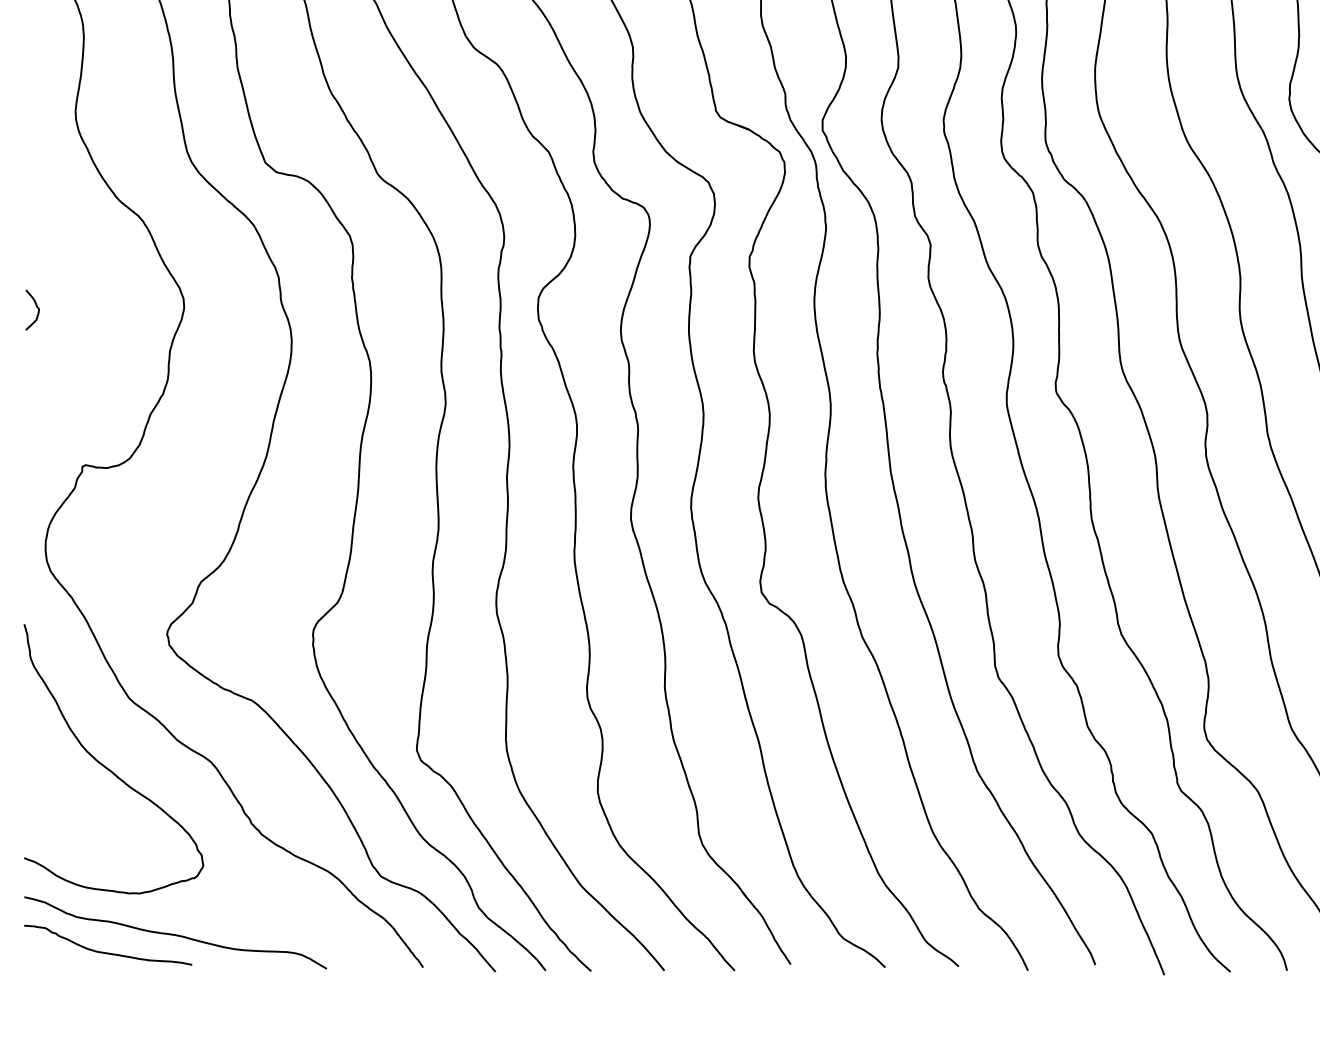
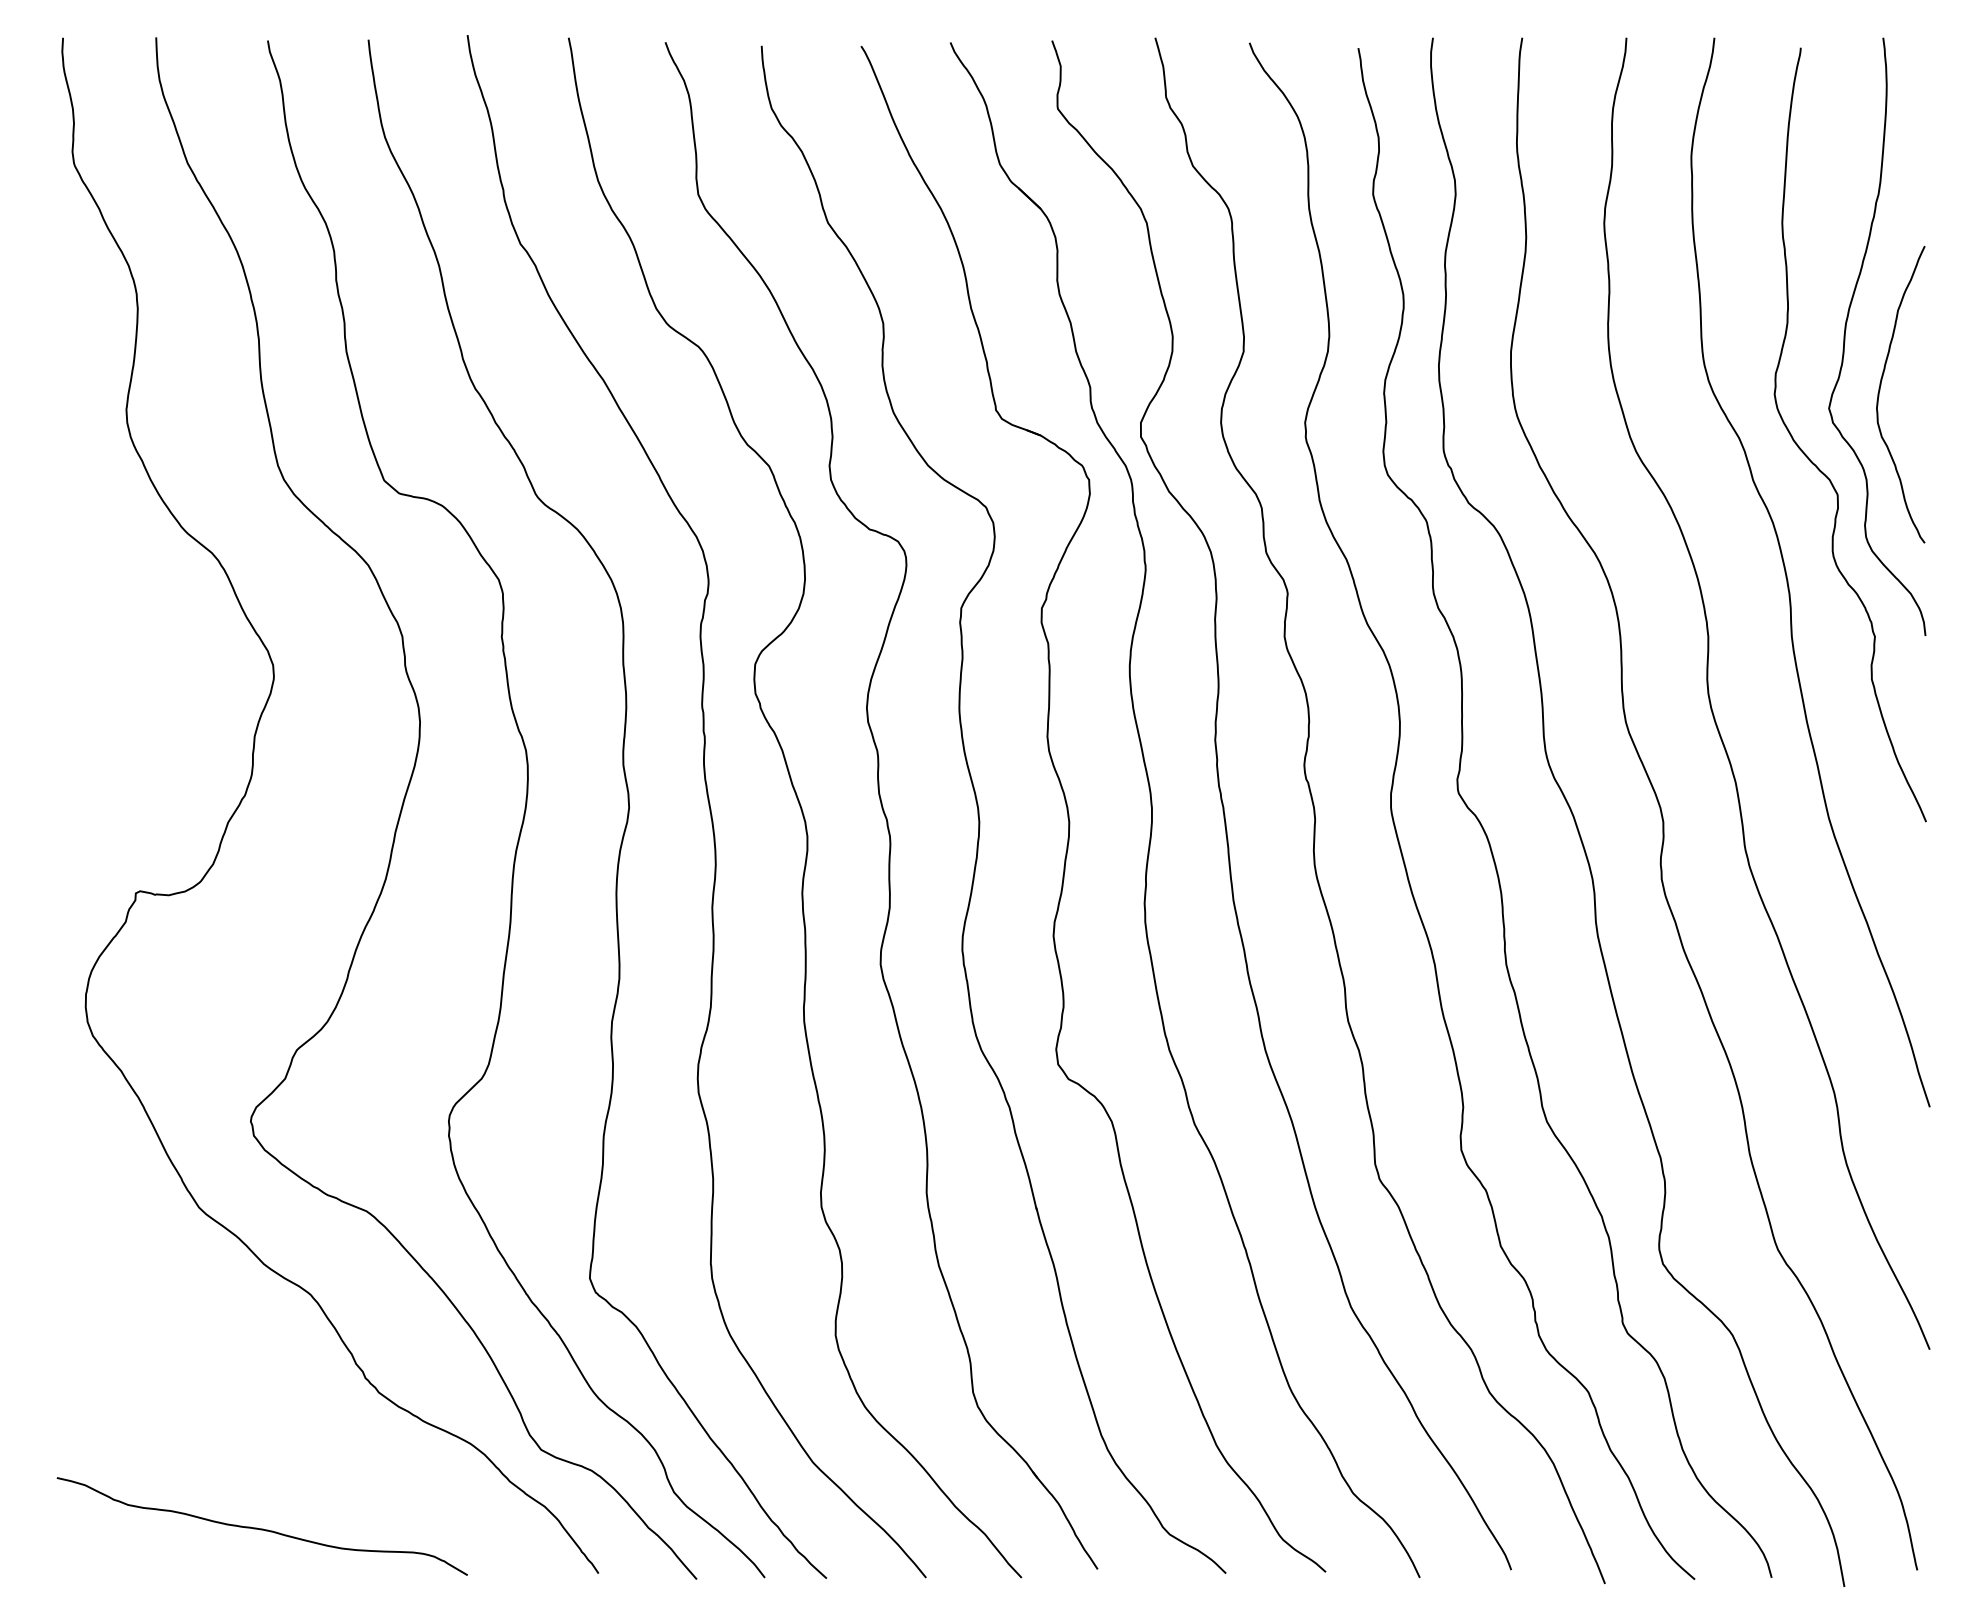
curve: (36, 306) -> (73, 676), removed
curve: (107, 767) -> (170, 1302), removed
curve: (105, 952) -> (166, 1552), removed

